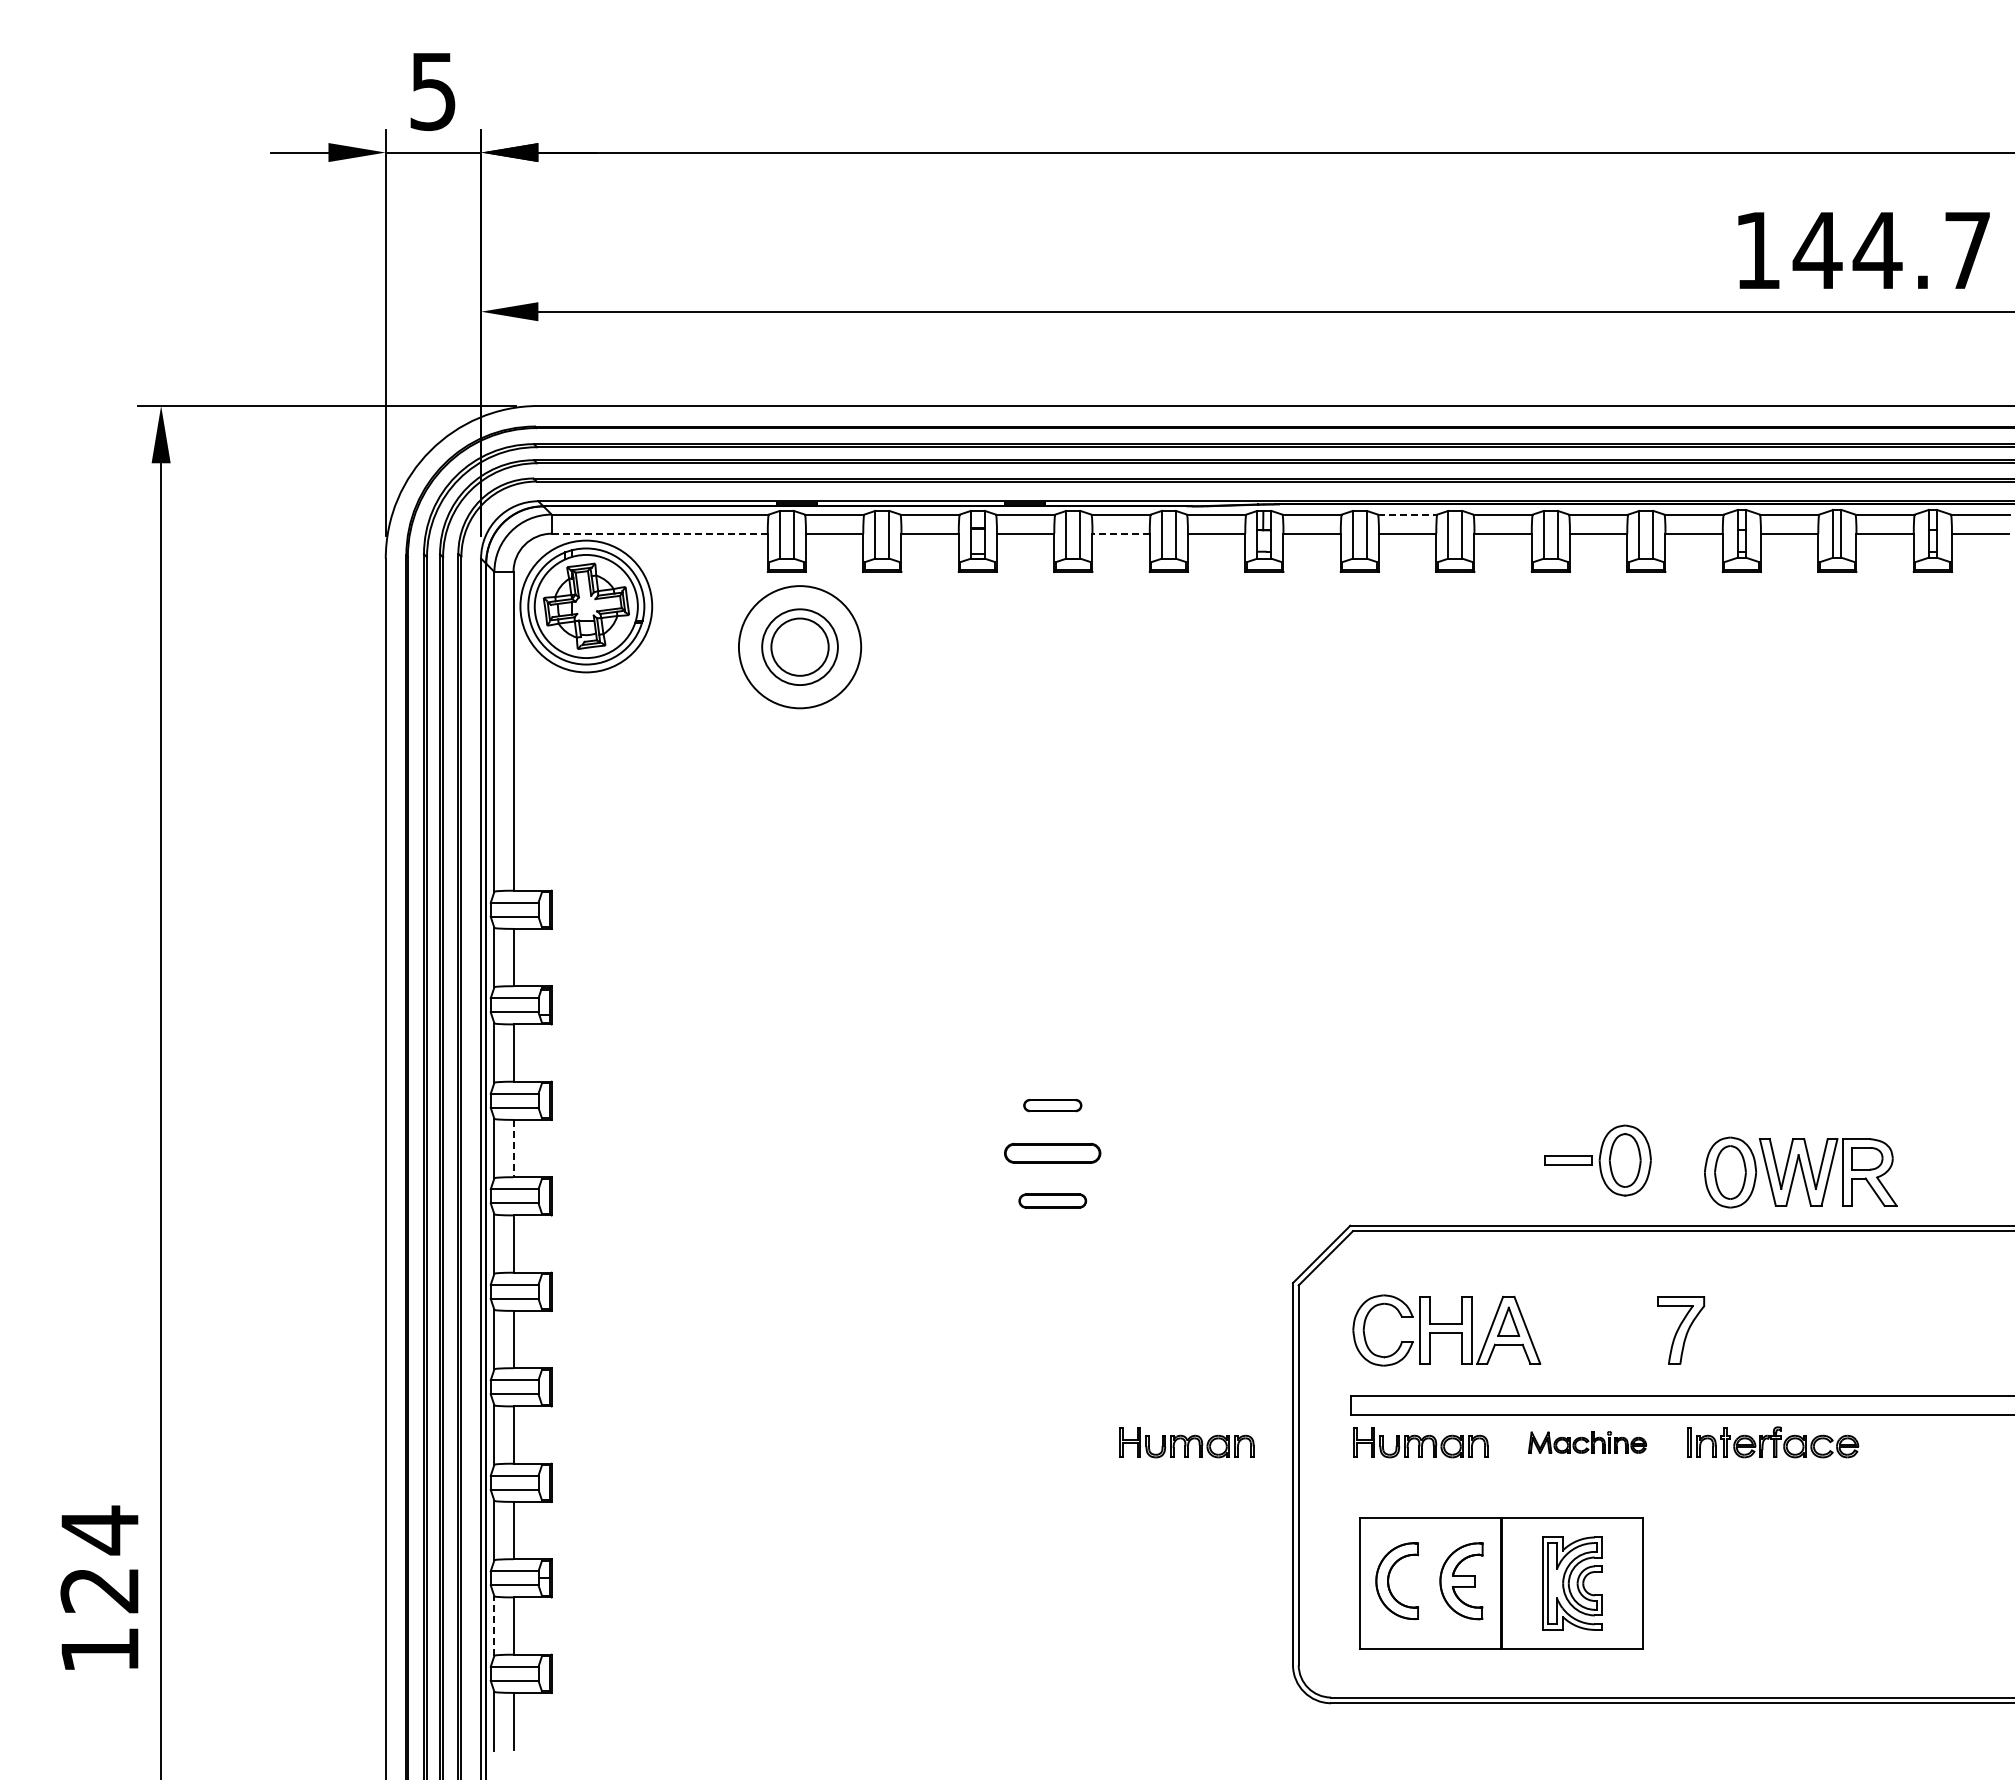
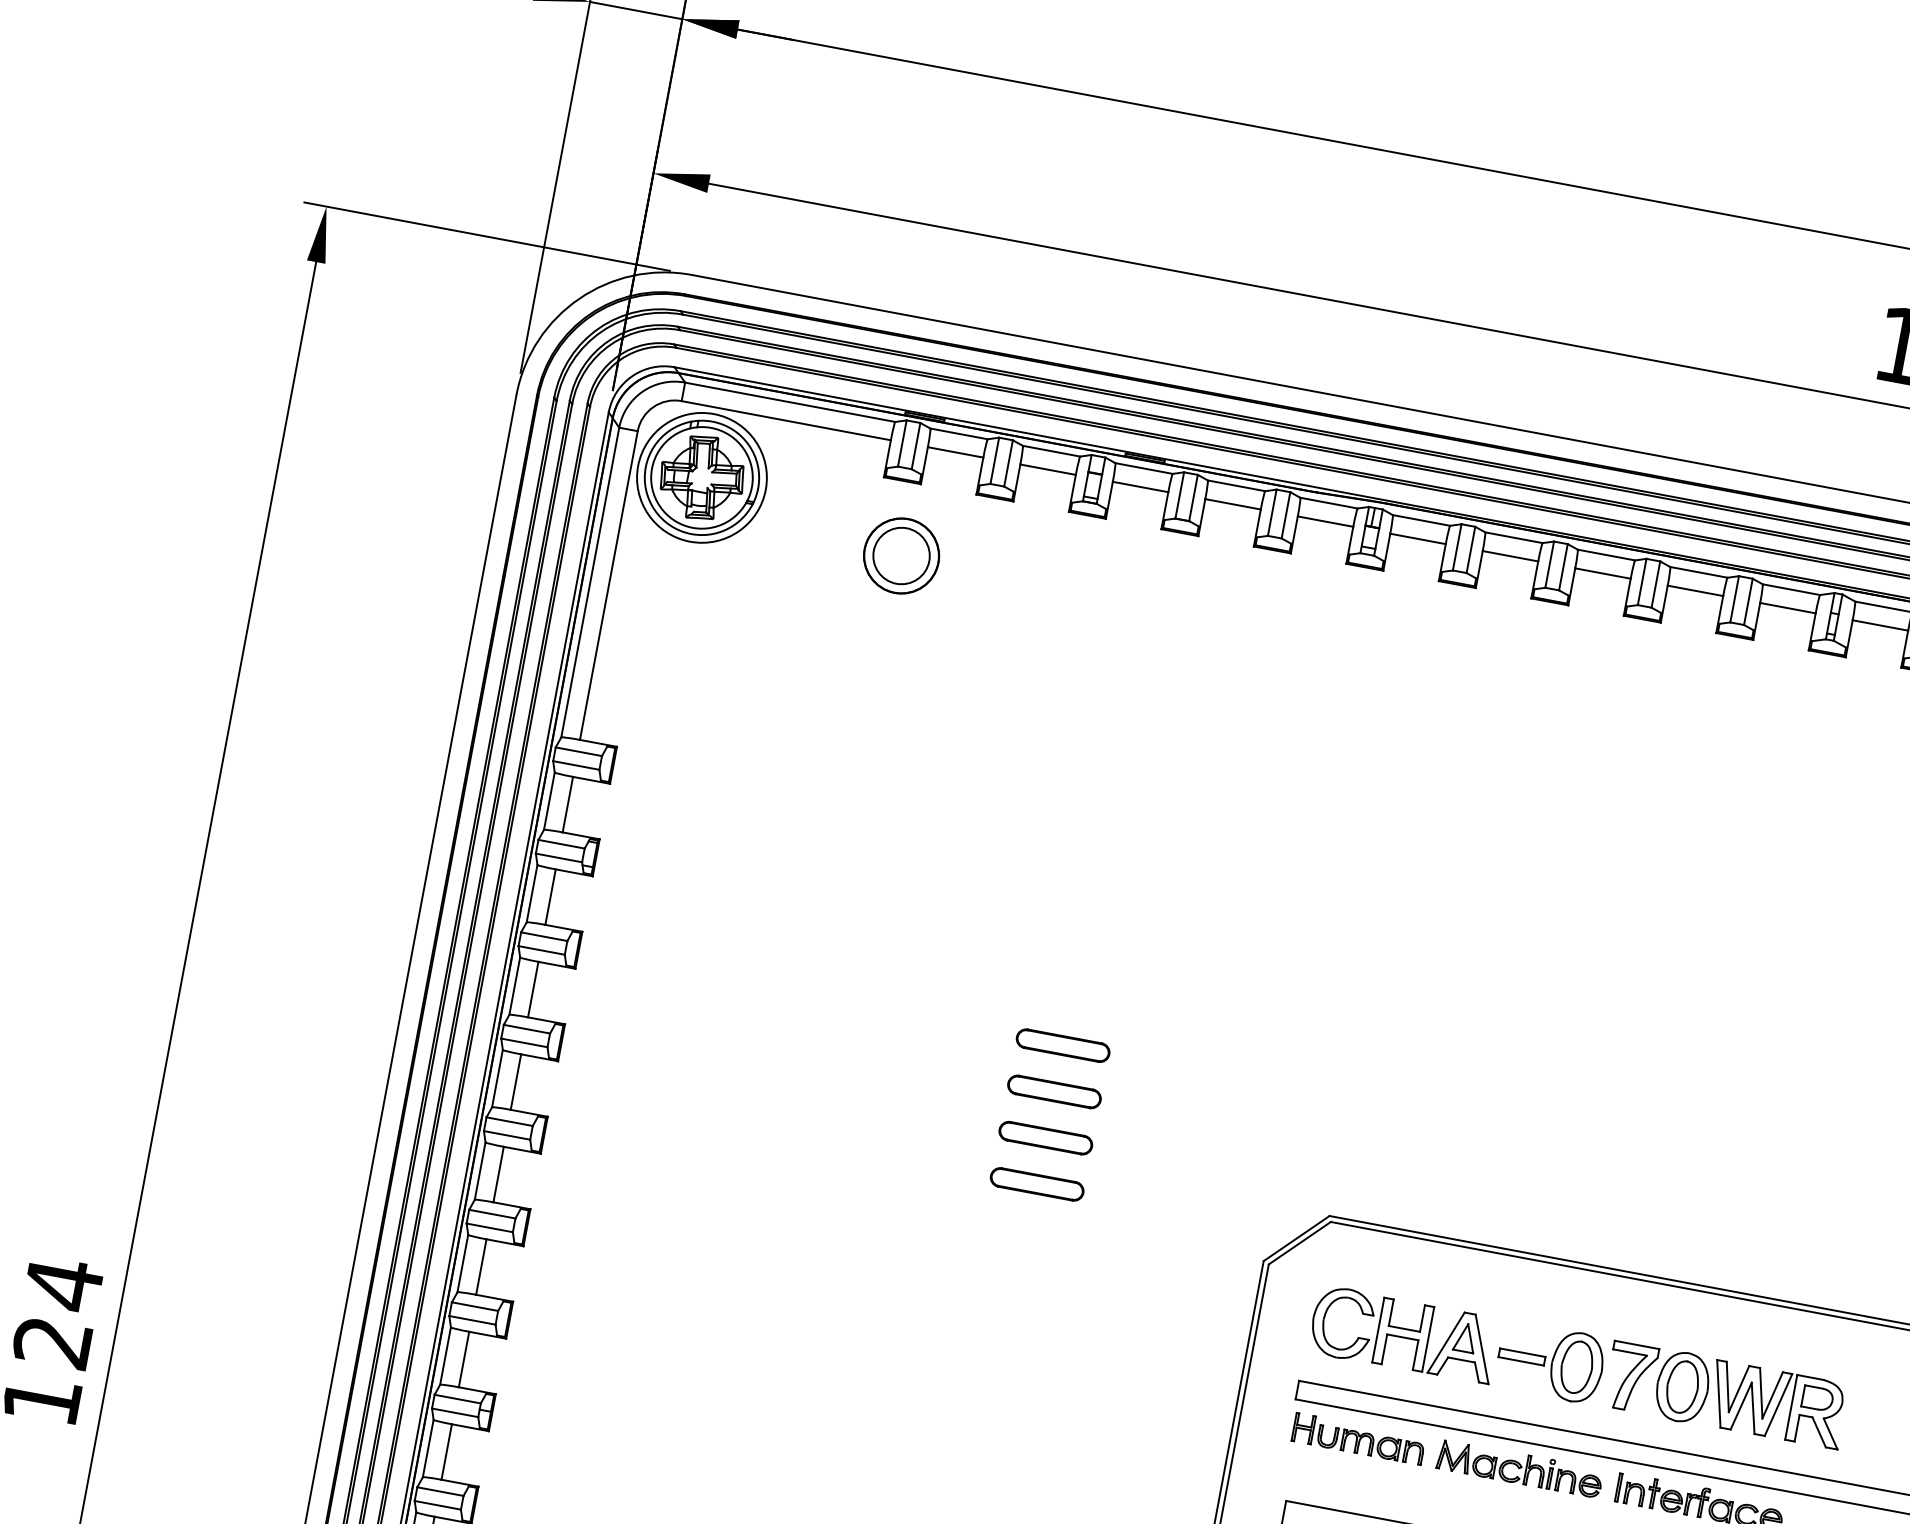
line: (1407, 514) -> (1513, 537), dashed -> solid
line: (659, 533) -> (786, 420), dashed -> solid
line: (1121, 533) -> (1233, 504), dashed -> solid
circle: (799, 647) -> (900, 556), size x0.62
part: (1052, 1105) -> (1062, 1045), size x1.67
line: (513, 1148) -> (533, 989), dashed -> solid
part: (1597, 1160) -> (1549, 1362), moved
part: (1800, 1172) -> (1750, 1399), moved
part: (1052, 1200) -> (1045, 1137), size x1.43
part: (1052, 1248) -> (1037, 1184), added
part: (1186, 1442) -> (1131, 1396), removed
part: (1587, 1442) -> (1520, 1468), size x1.43
line: (494, 1626) -> (428, 1448), dashed -> solid

